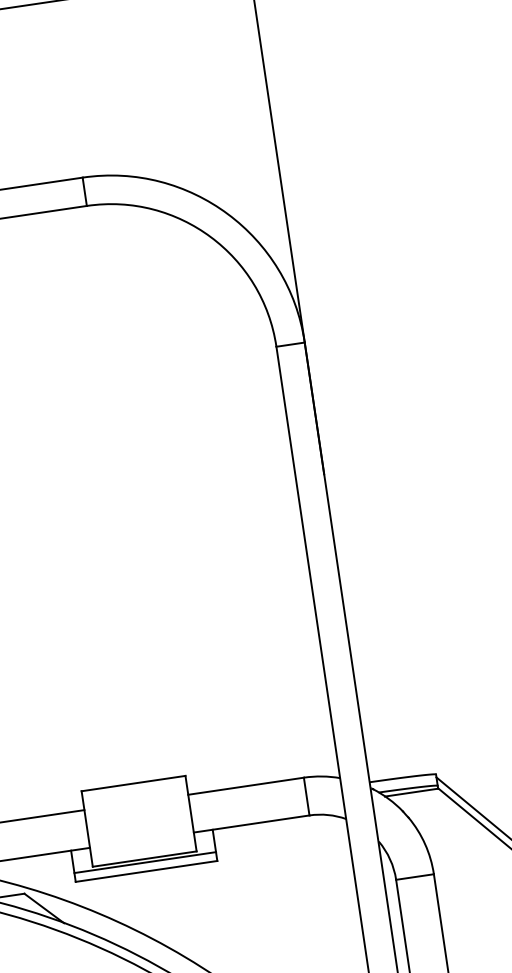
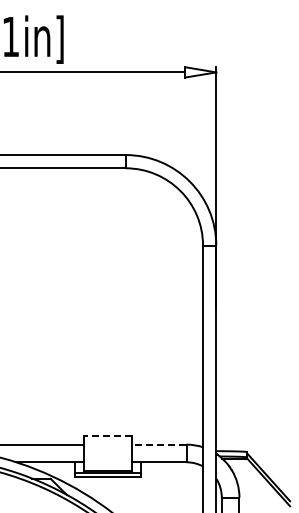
line: (132, 783) -> (107, 435), solid -> dashed
line: (244, 786) -> (158, 444), solid -> dashed

